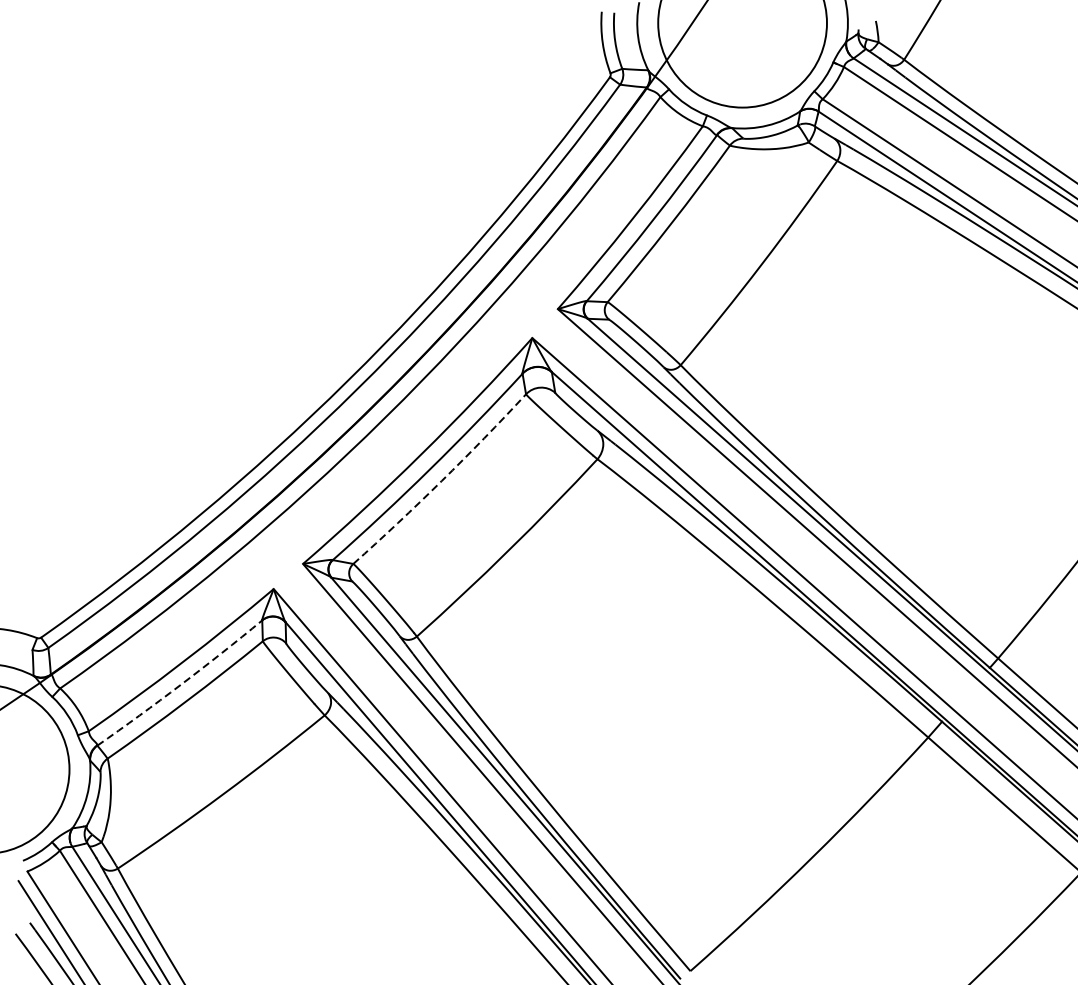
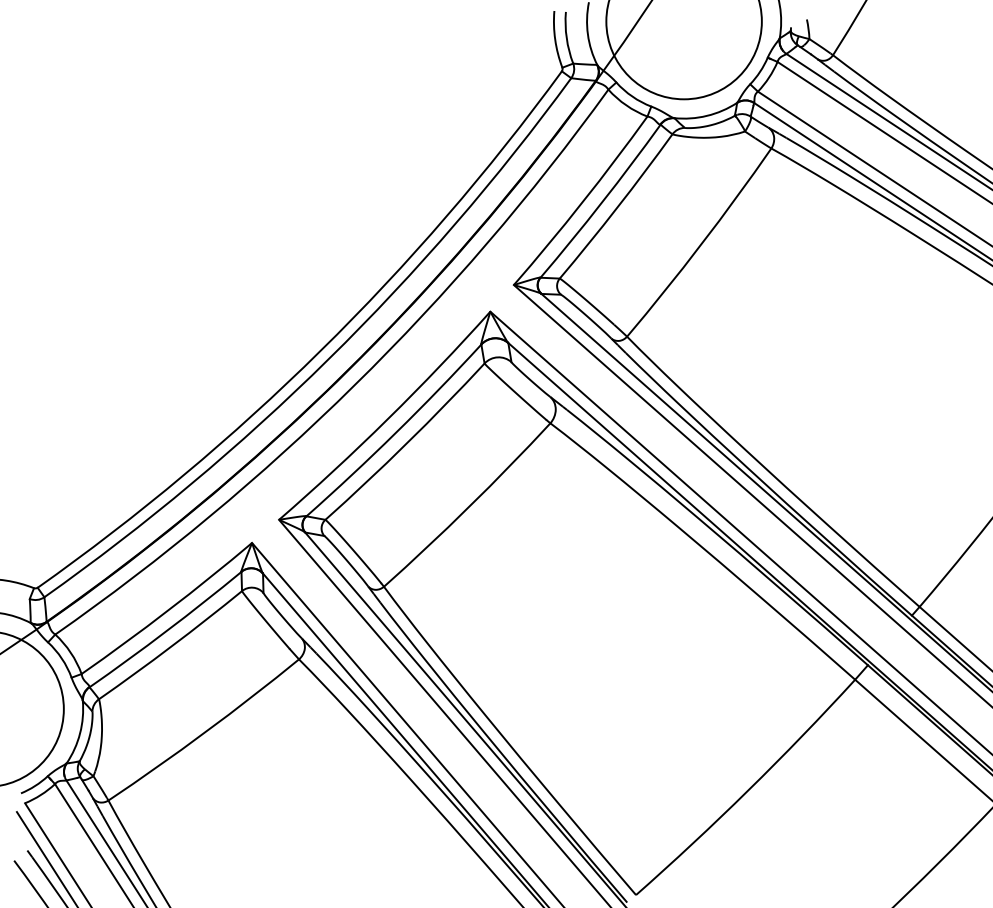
arc: (441, 481) -> (406, 443), dashed -> solid
arc: (180, 685) -> (166, 631), dashed -> solid

